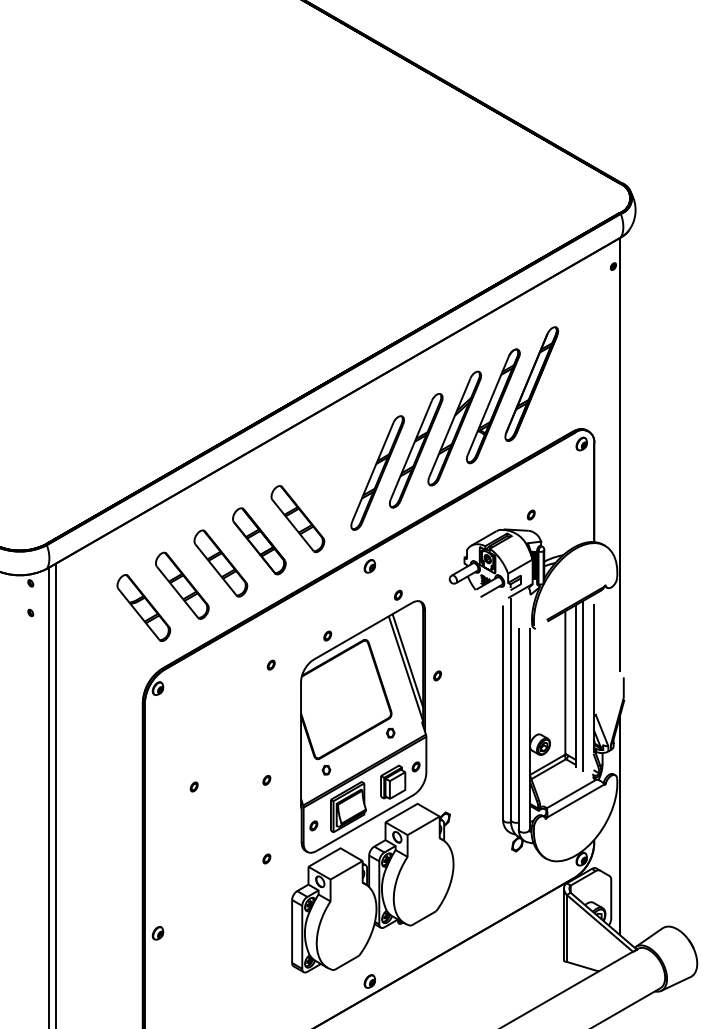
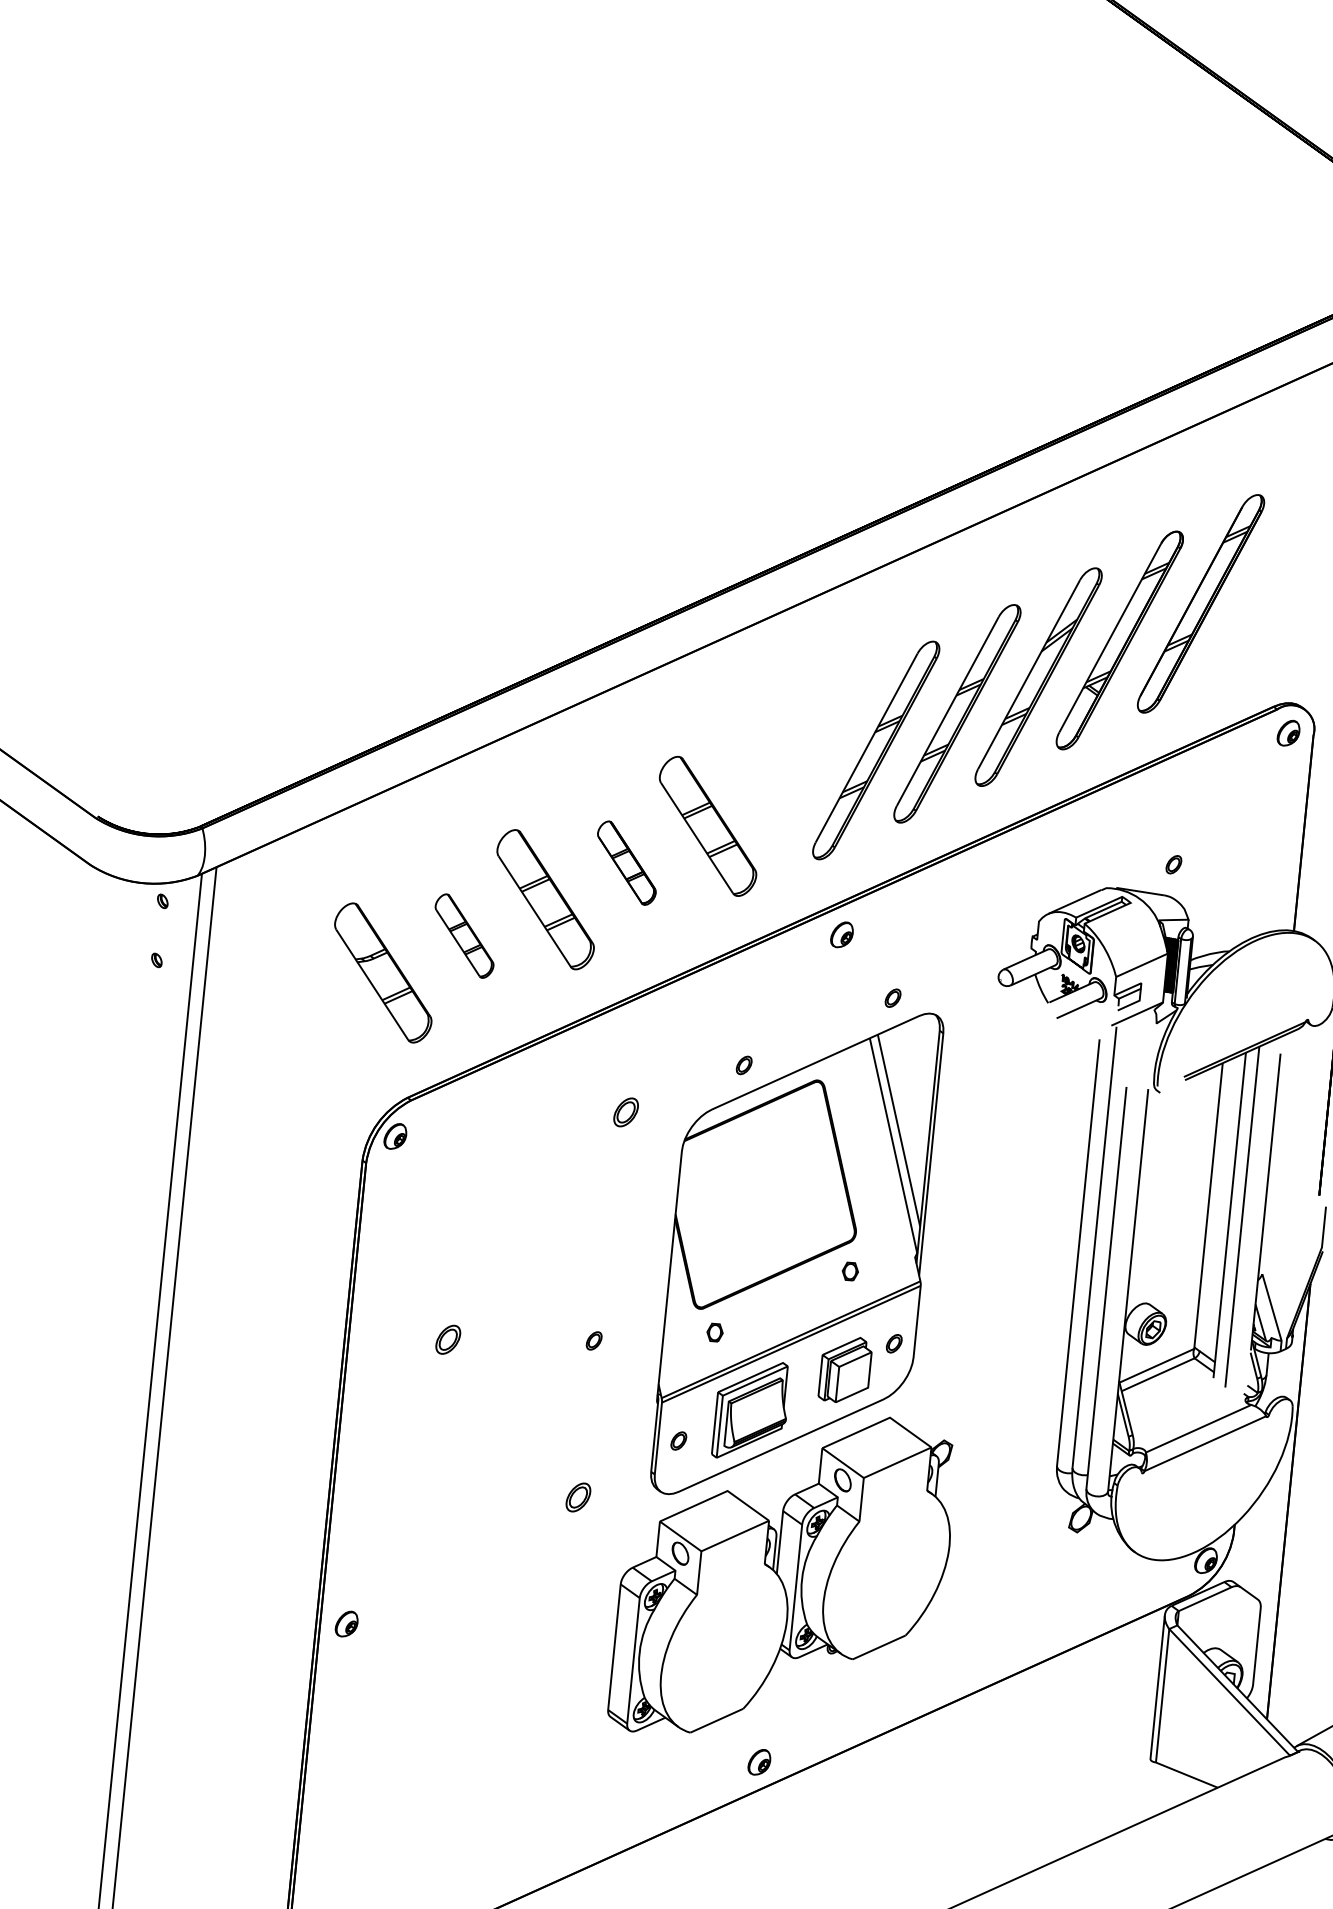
part: (259, 541) -> (627, 863), size x0.6
part: (182, 585) -> (464, 935), size x0.6
part: (270, 664) -> (624, 1110), size x1.6
part: (437, 675) -> (955, 1165), removed
part: (193, 786) -> (446, 1338), size x1.6
part: (266, 858) -> (577, 1496), size x1.6

